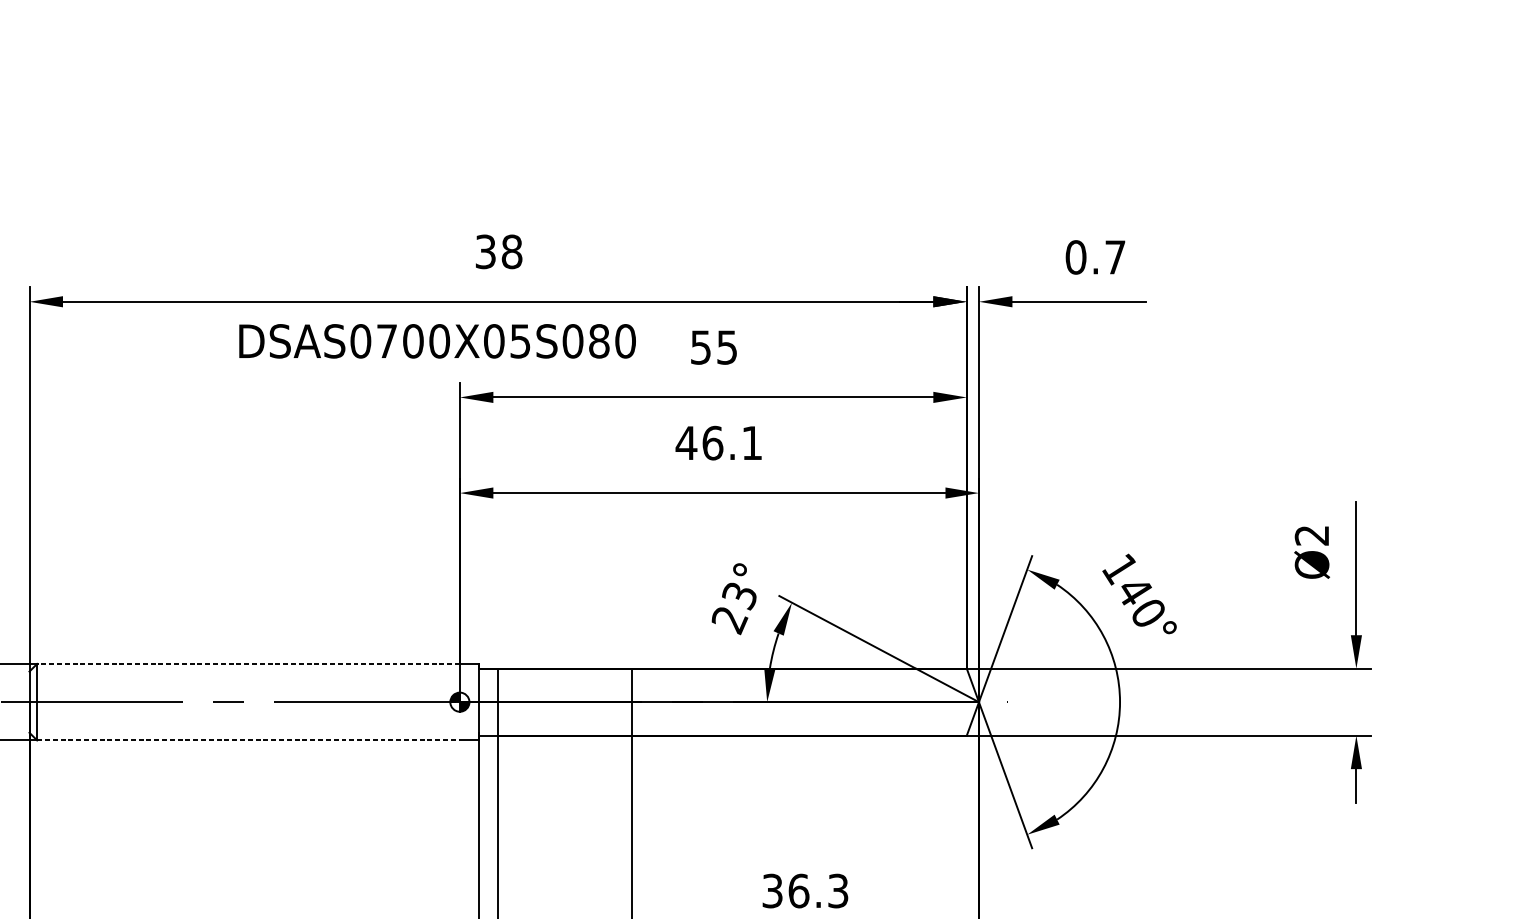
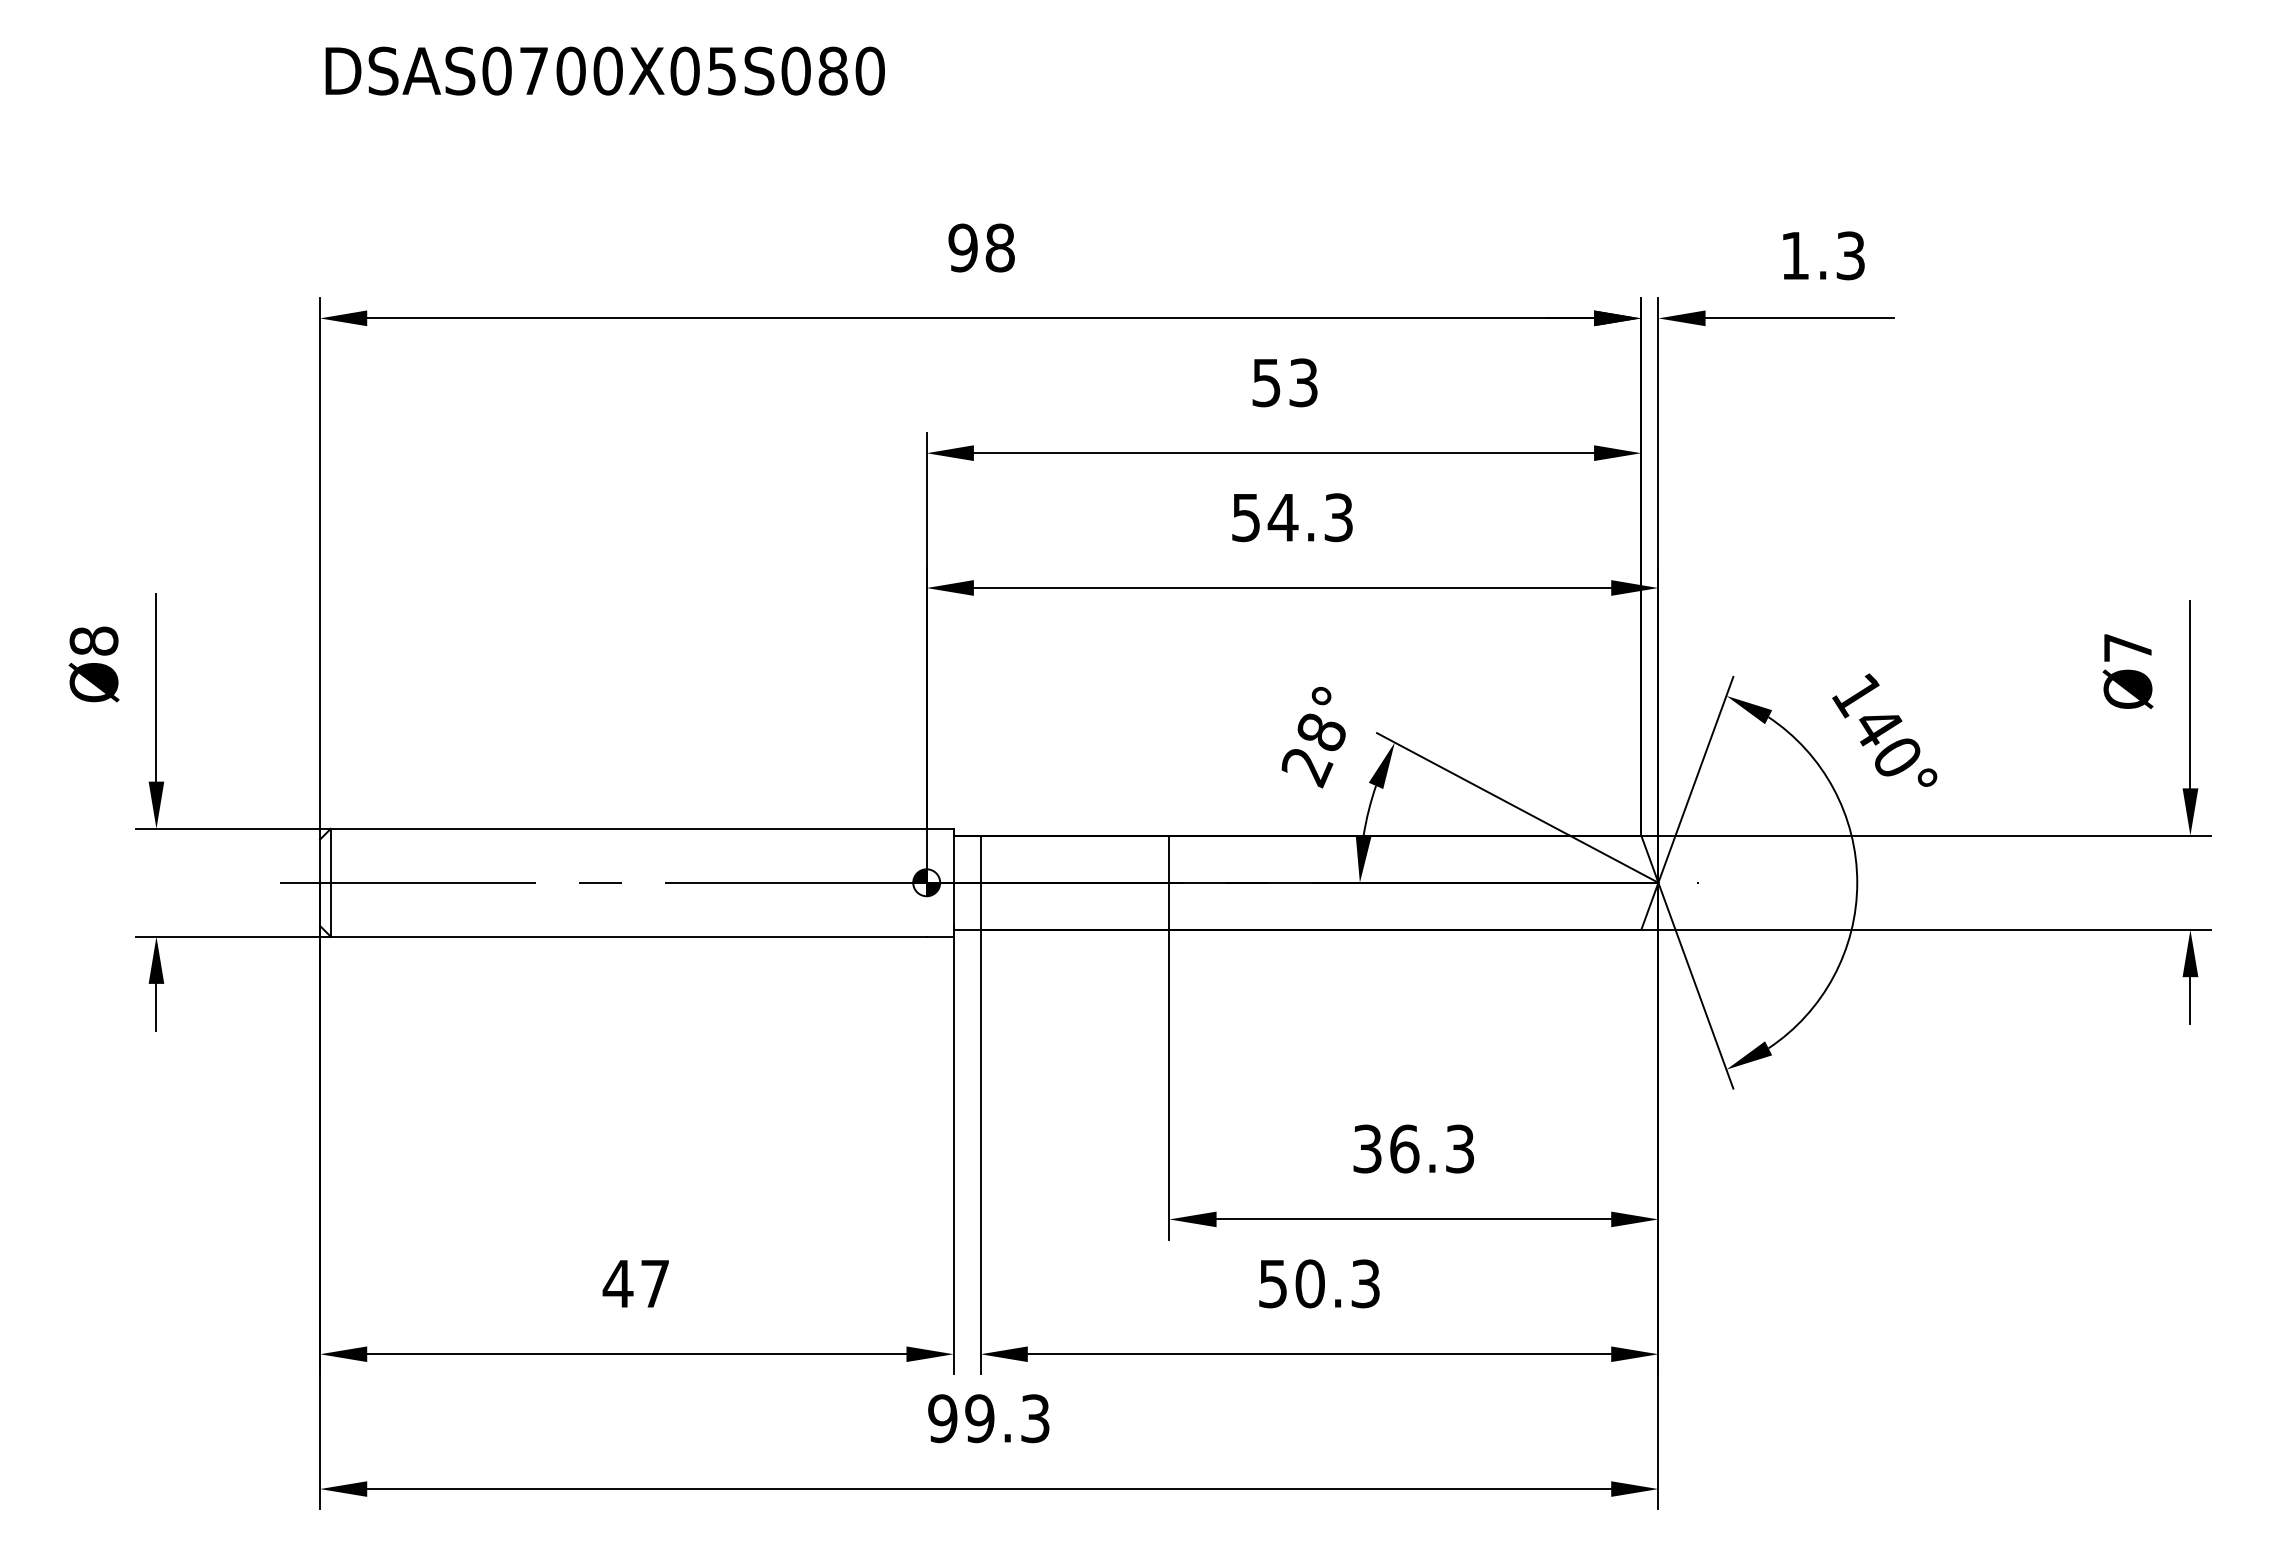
text: (485, 251) -> (962, 247), 38 -> 98
text: (1095, 257) -> (1822, 255), 0.7 -> 1.3
text: (437, 340) -> (604, 70), moved
text: (727, 347) -> (1303, 382), 55 -> 53
text: (718, 443) -> (1291, 517), 46.1 -> 54.3
text: (1311, 535) -> (2127, 648), Ø2 -> Ø7
text: (739, 596) -> (1320, 733), 23° -> 28°
line: (248, 663) -> (628, 828), dashed -> solid
line: (248, 740) -> (628, 936), dashed -> solid

